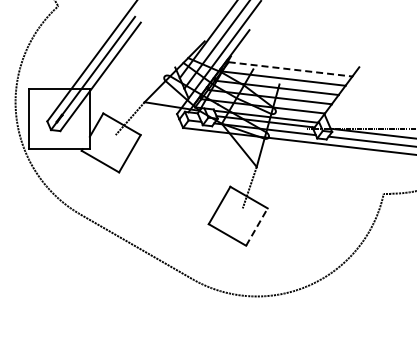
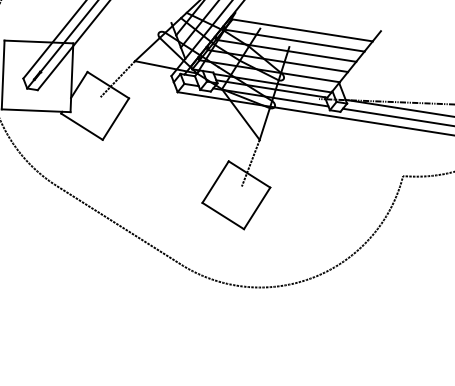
line: (291, 69) -> (303, 30), dashed -> solid
line: (256, 227) -> (256, 208), dashed -> solid

